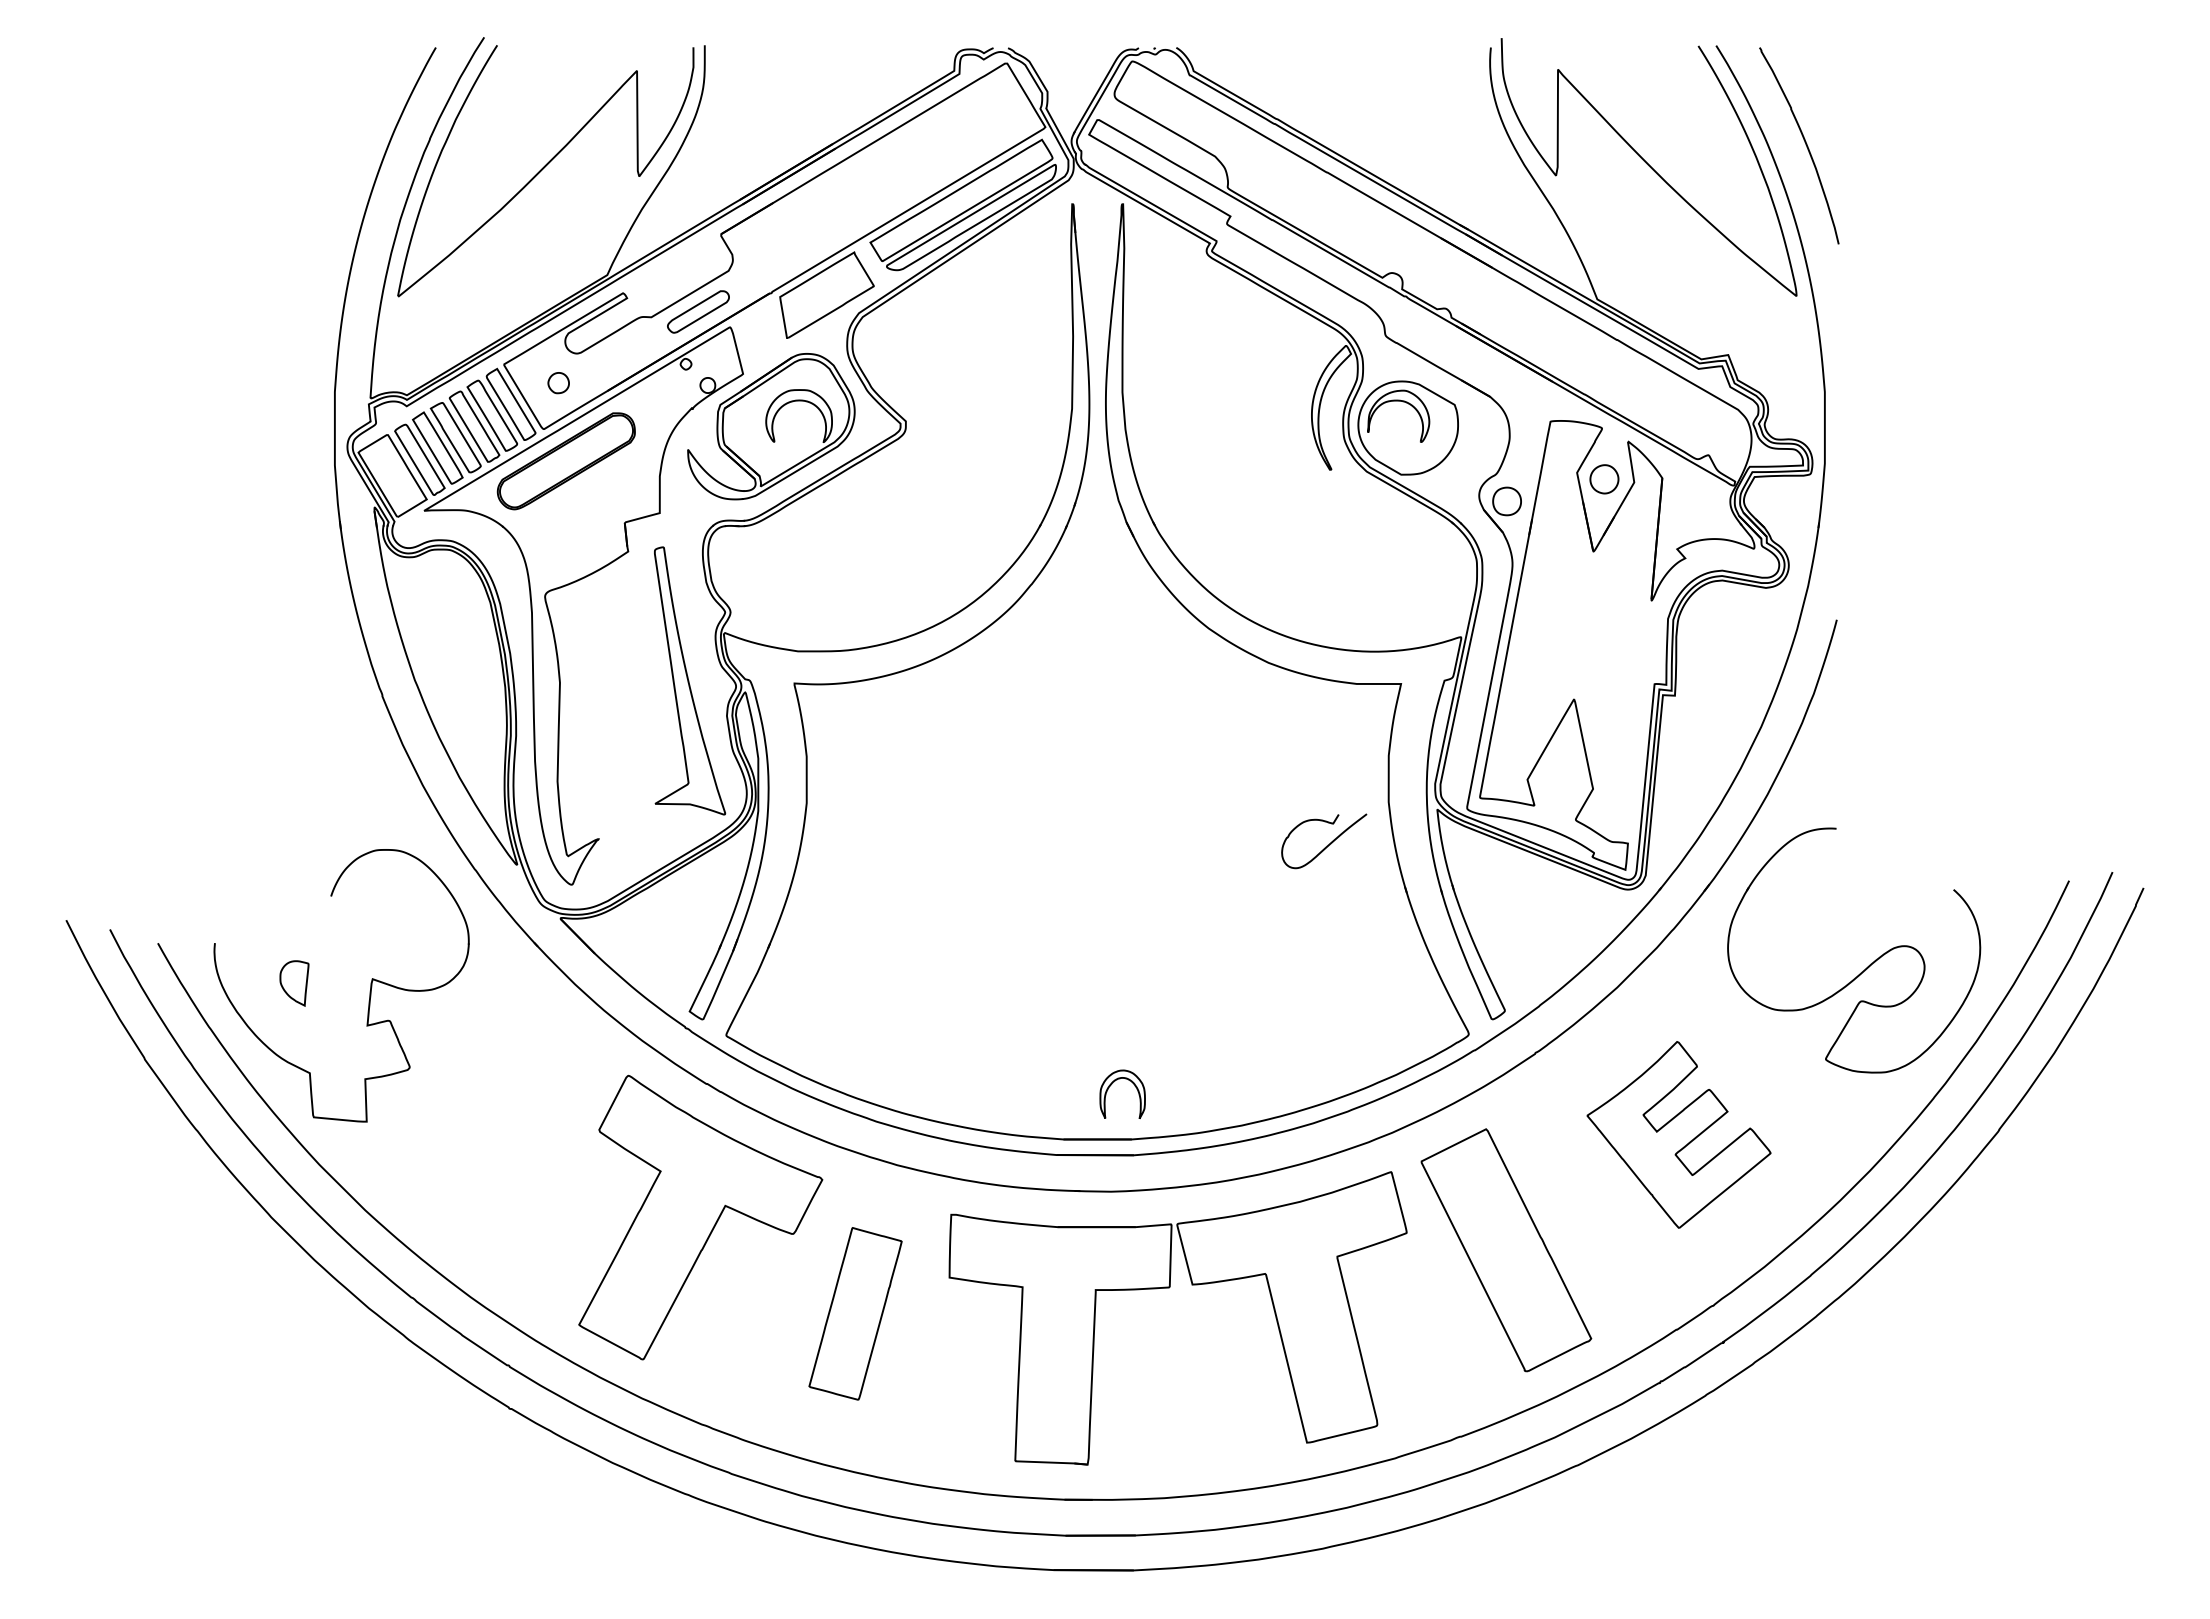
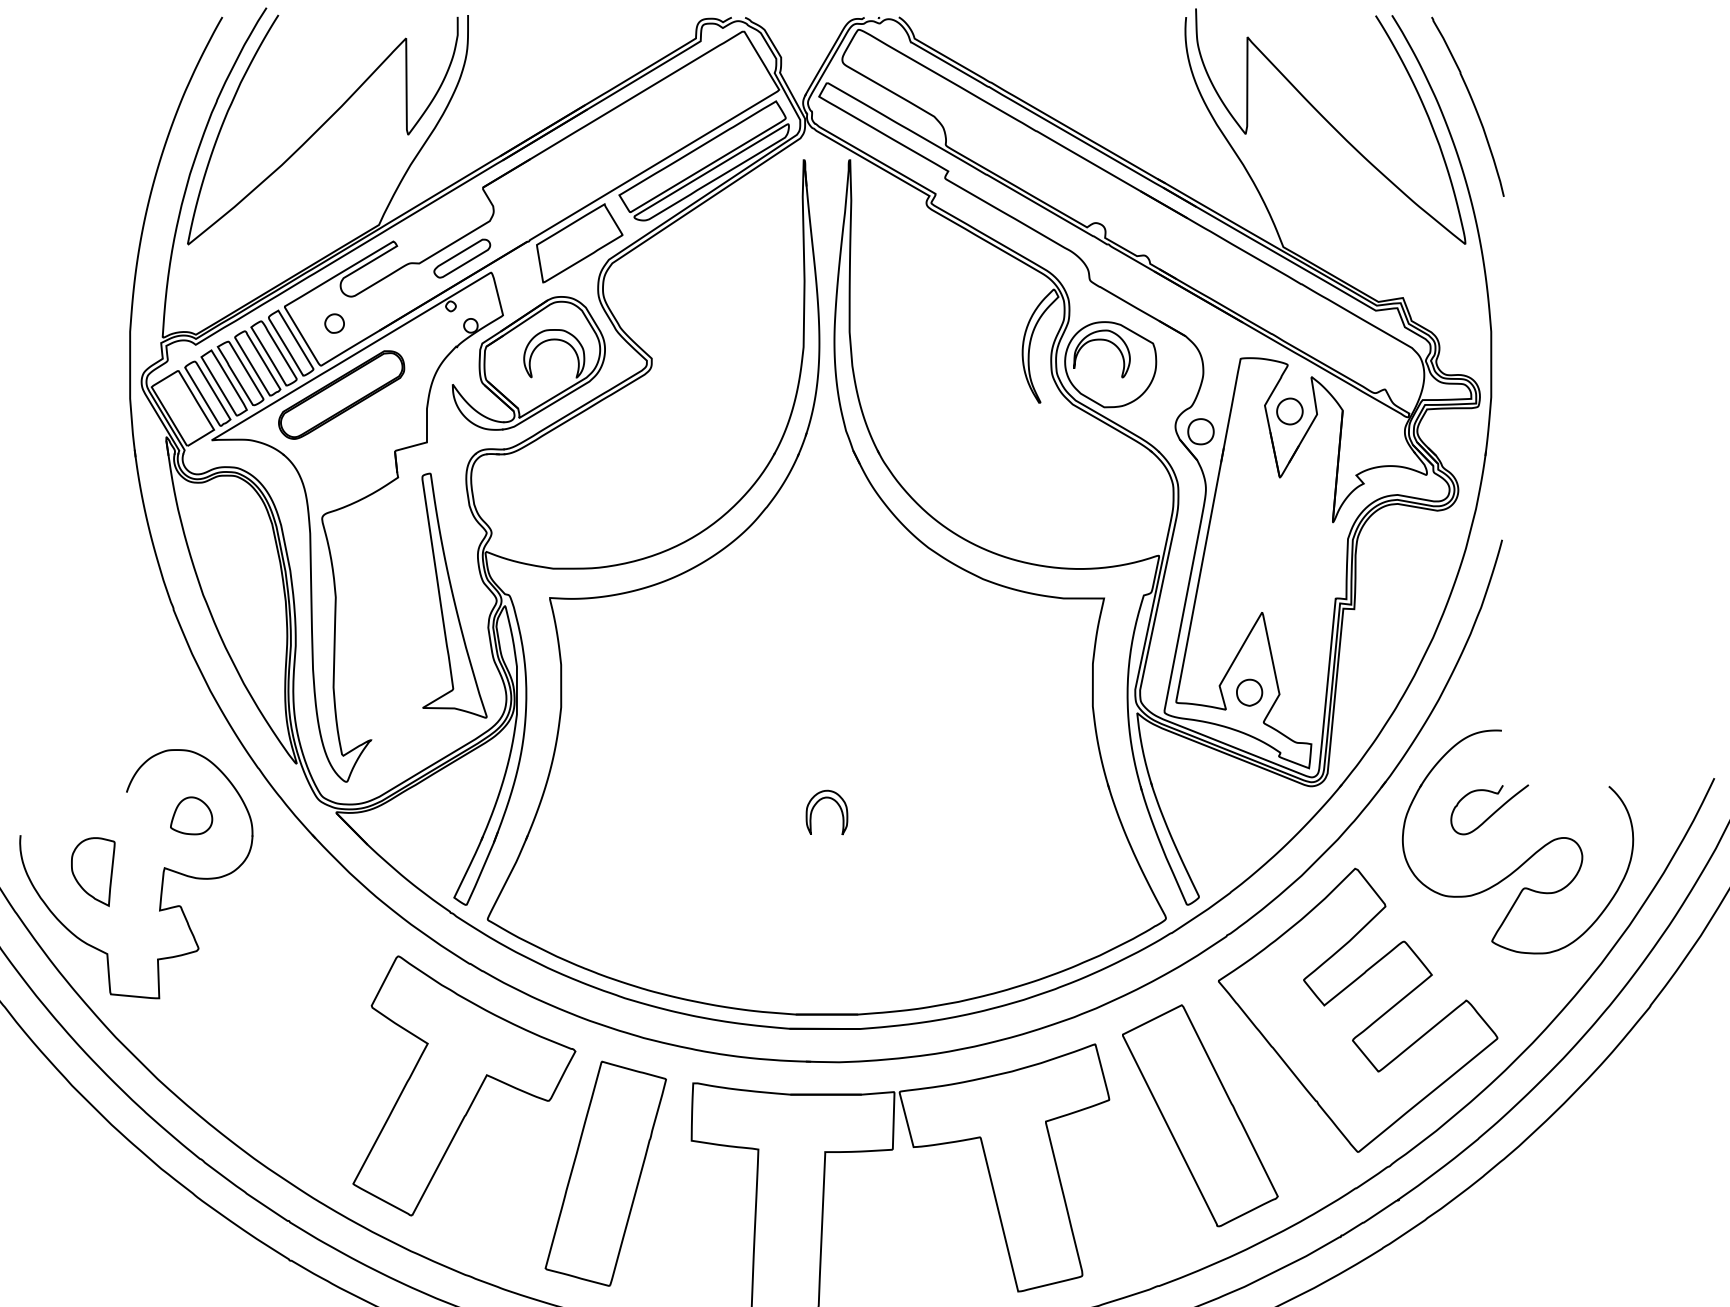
part: (1560, 787) -> (1249, 693), added
curve: (1328, 844) -> (1493, 812), moved
part: (401, 921) -> (191, 815), added
part: (294, 983) -> (93, 872), size x1.67
part: (1112, 1084) -> (817, 803), moved
part: (1678, 1134) -> (1357, 1010), size x1.67
part: (855, 1313) -> (605, 1173), size x1.43

